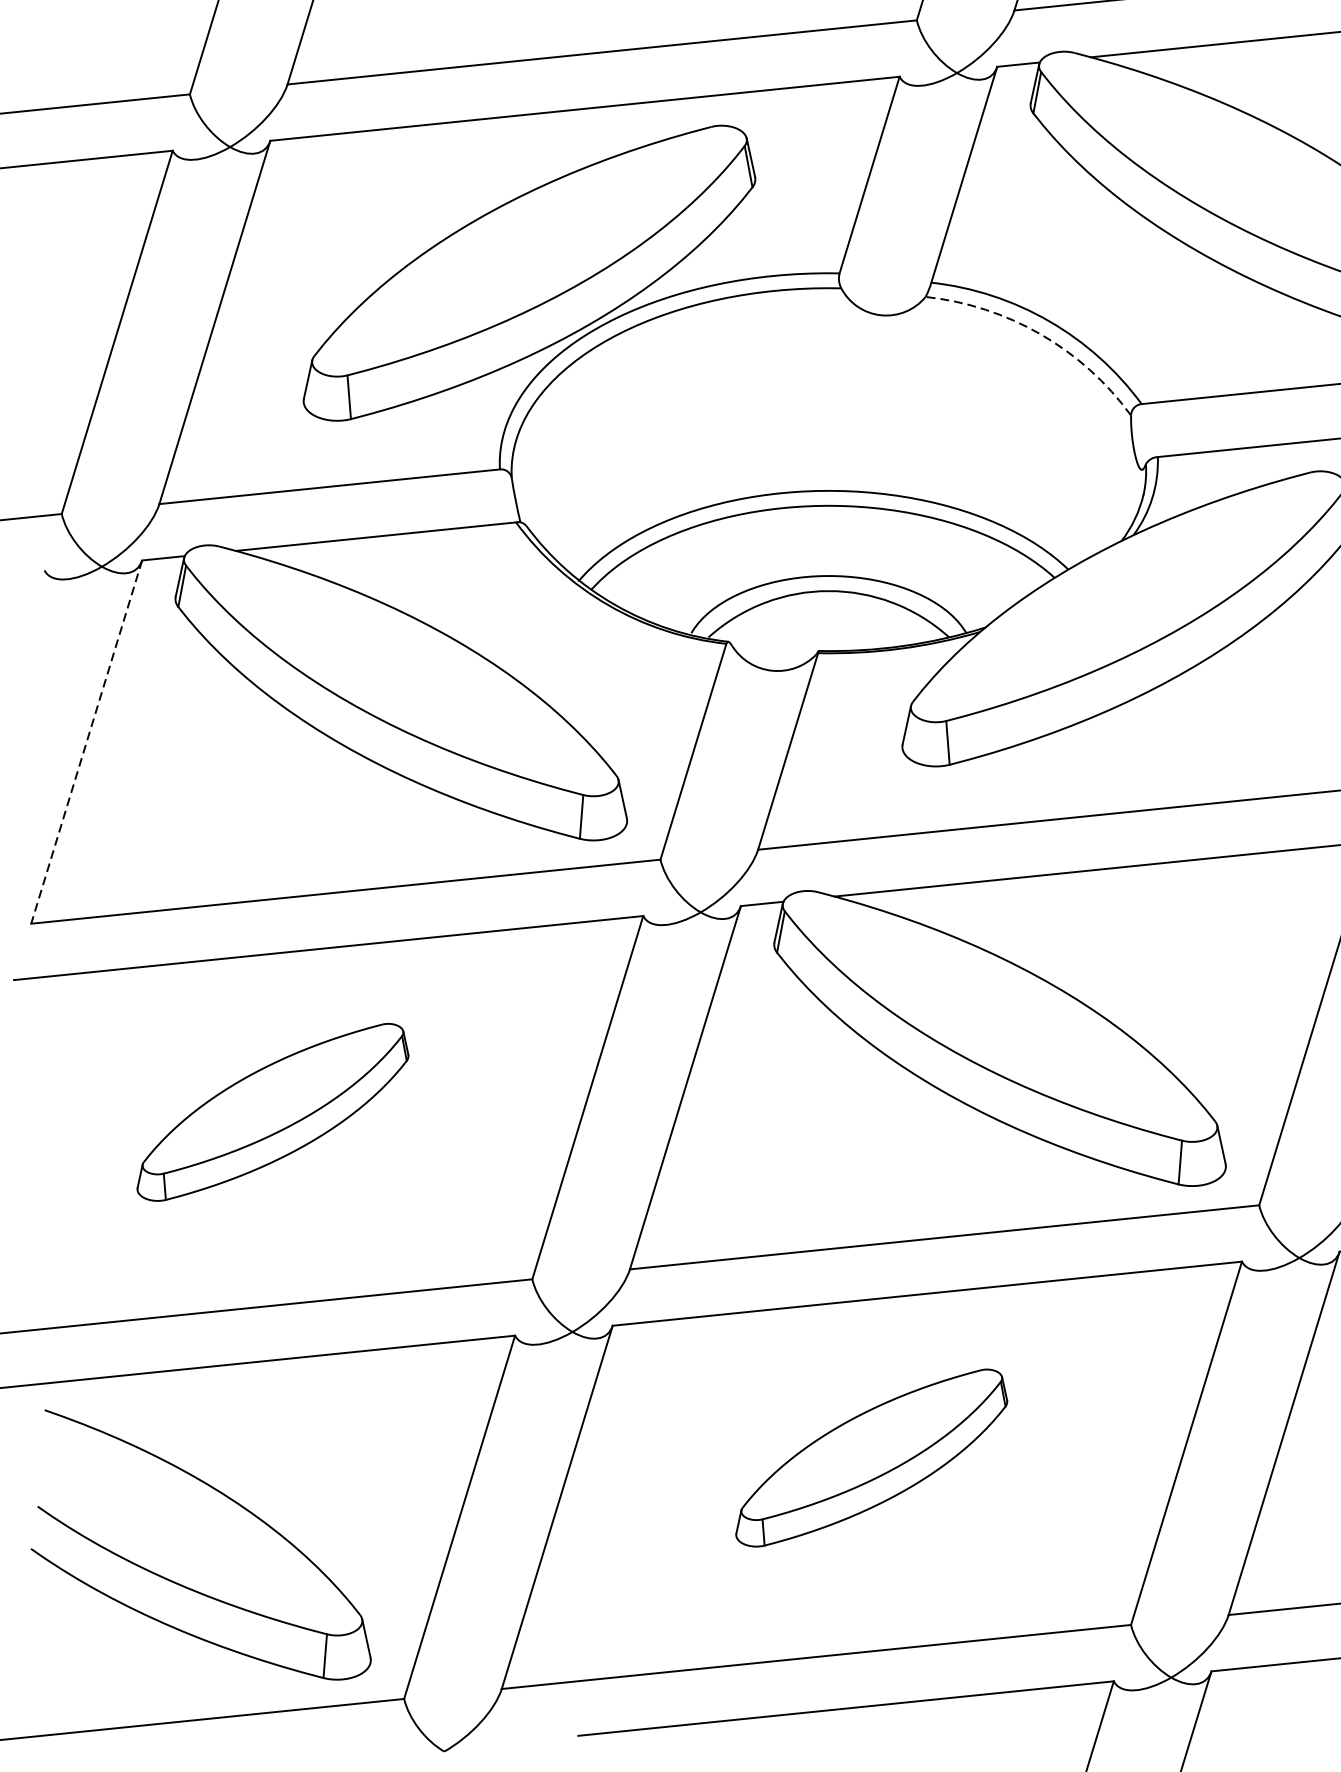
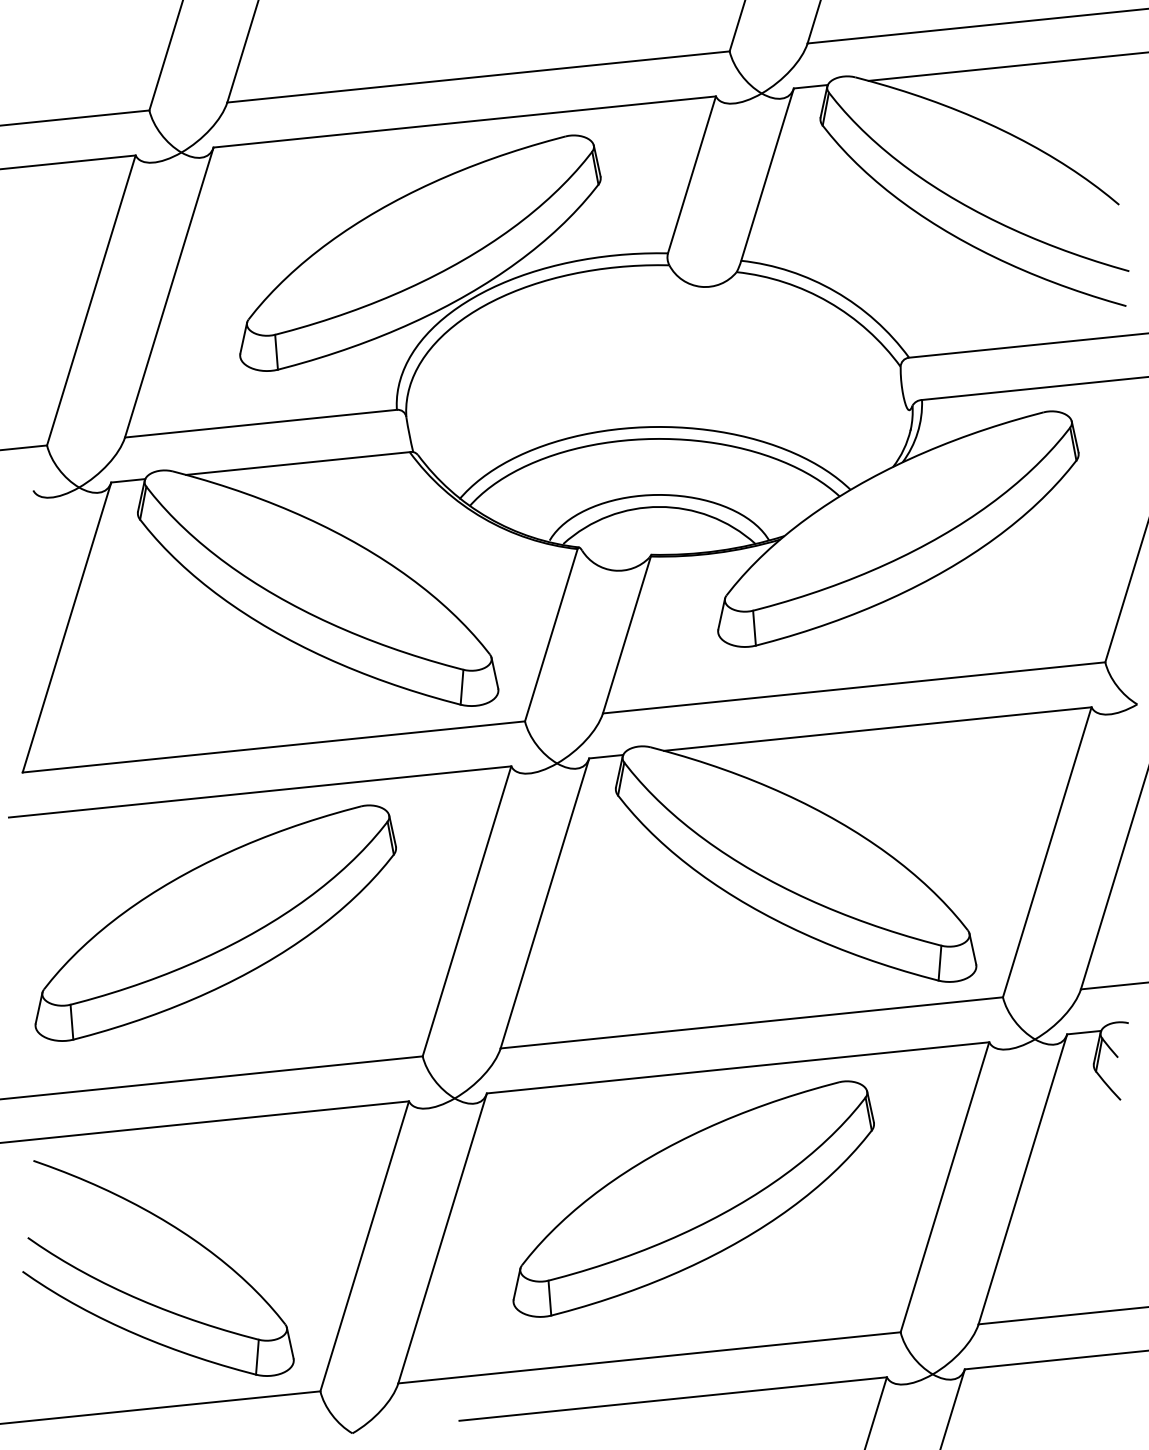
arc: (1040, 334) -> (828, 302), dashed -> solid
line: (86, 742) -> (66, 627), dashed -> solid
part: (272, 1111) -> (215, 922), size x1.67
part: (871, 1457) -> (693, 1198), size x1.67

